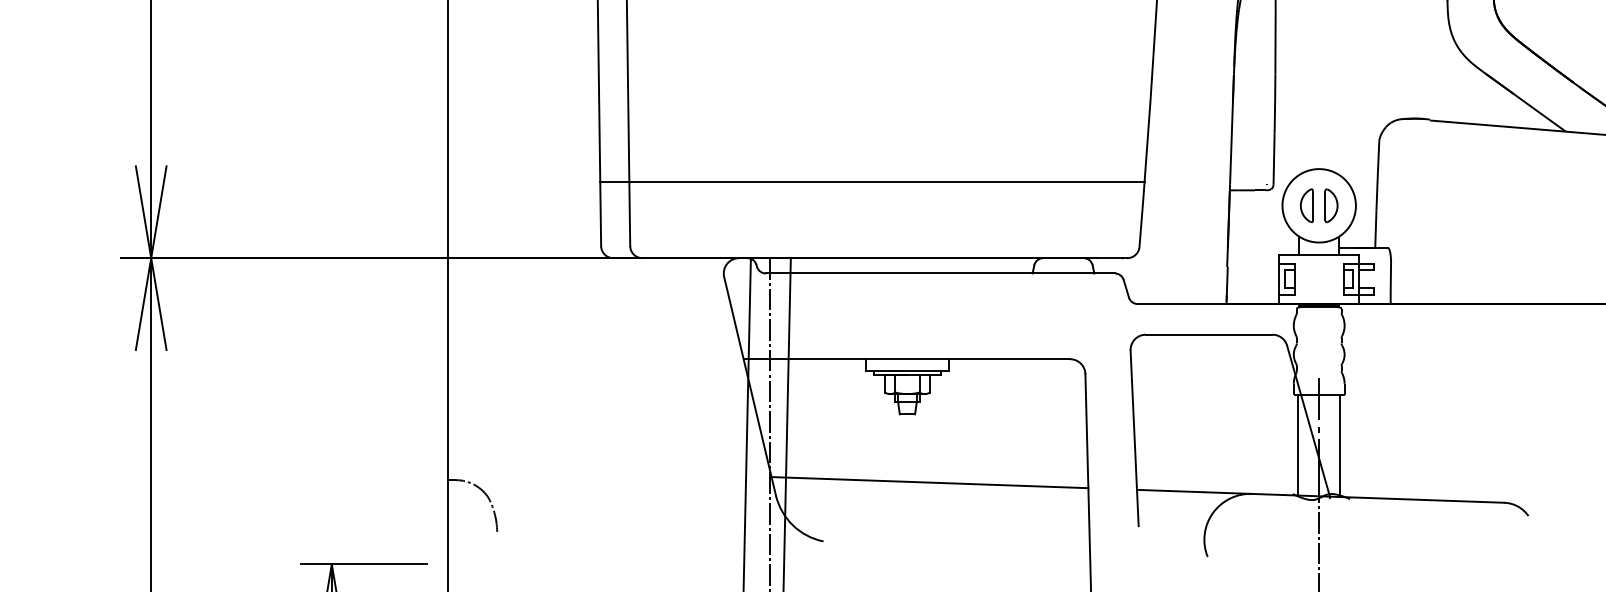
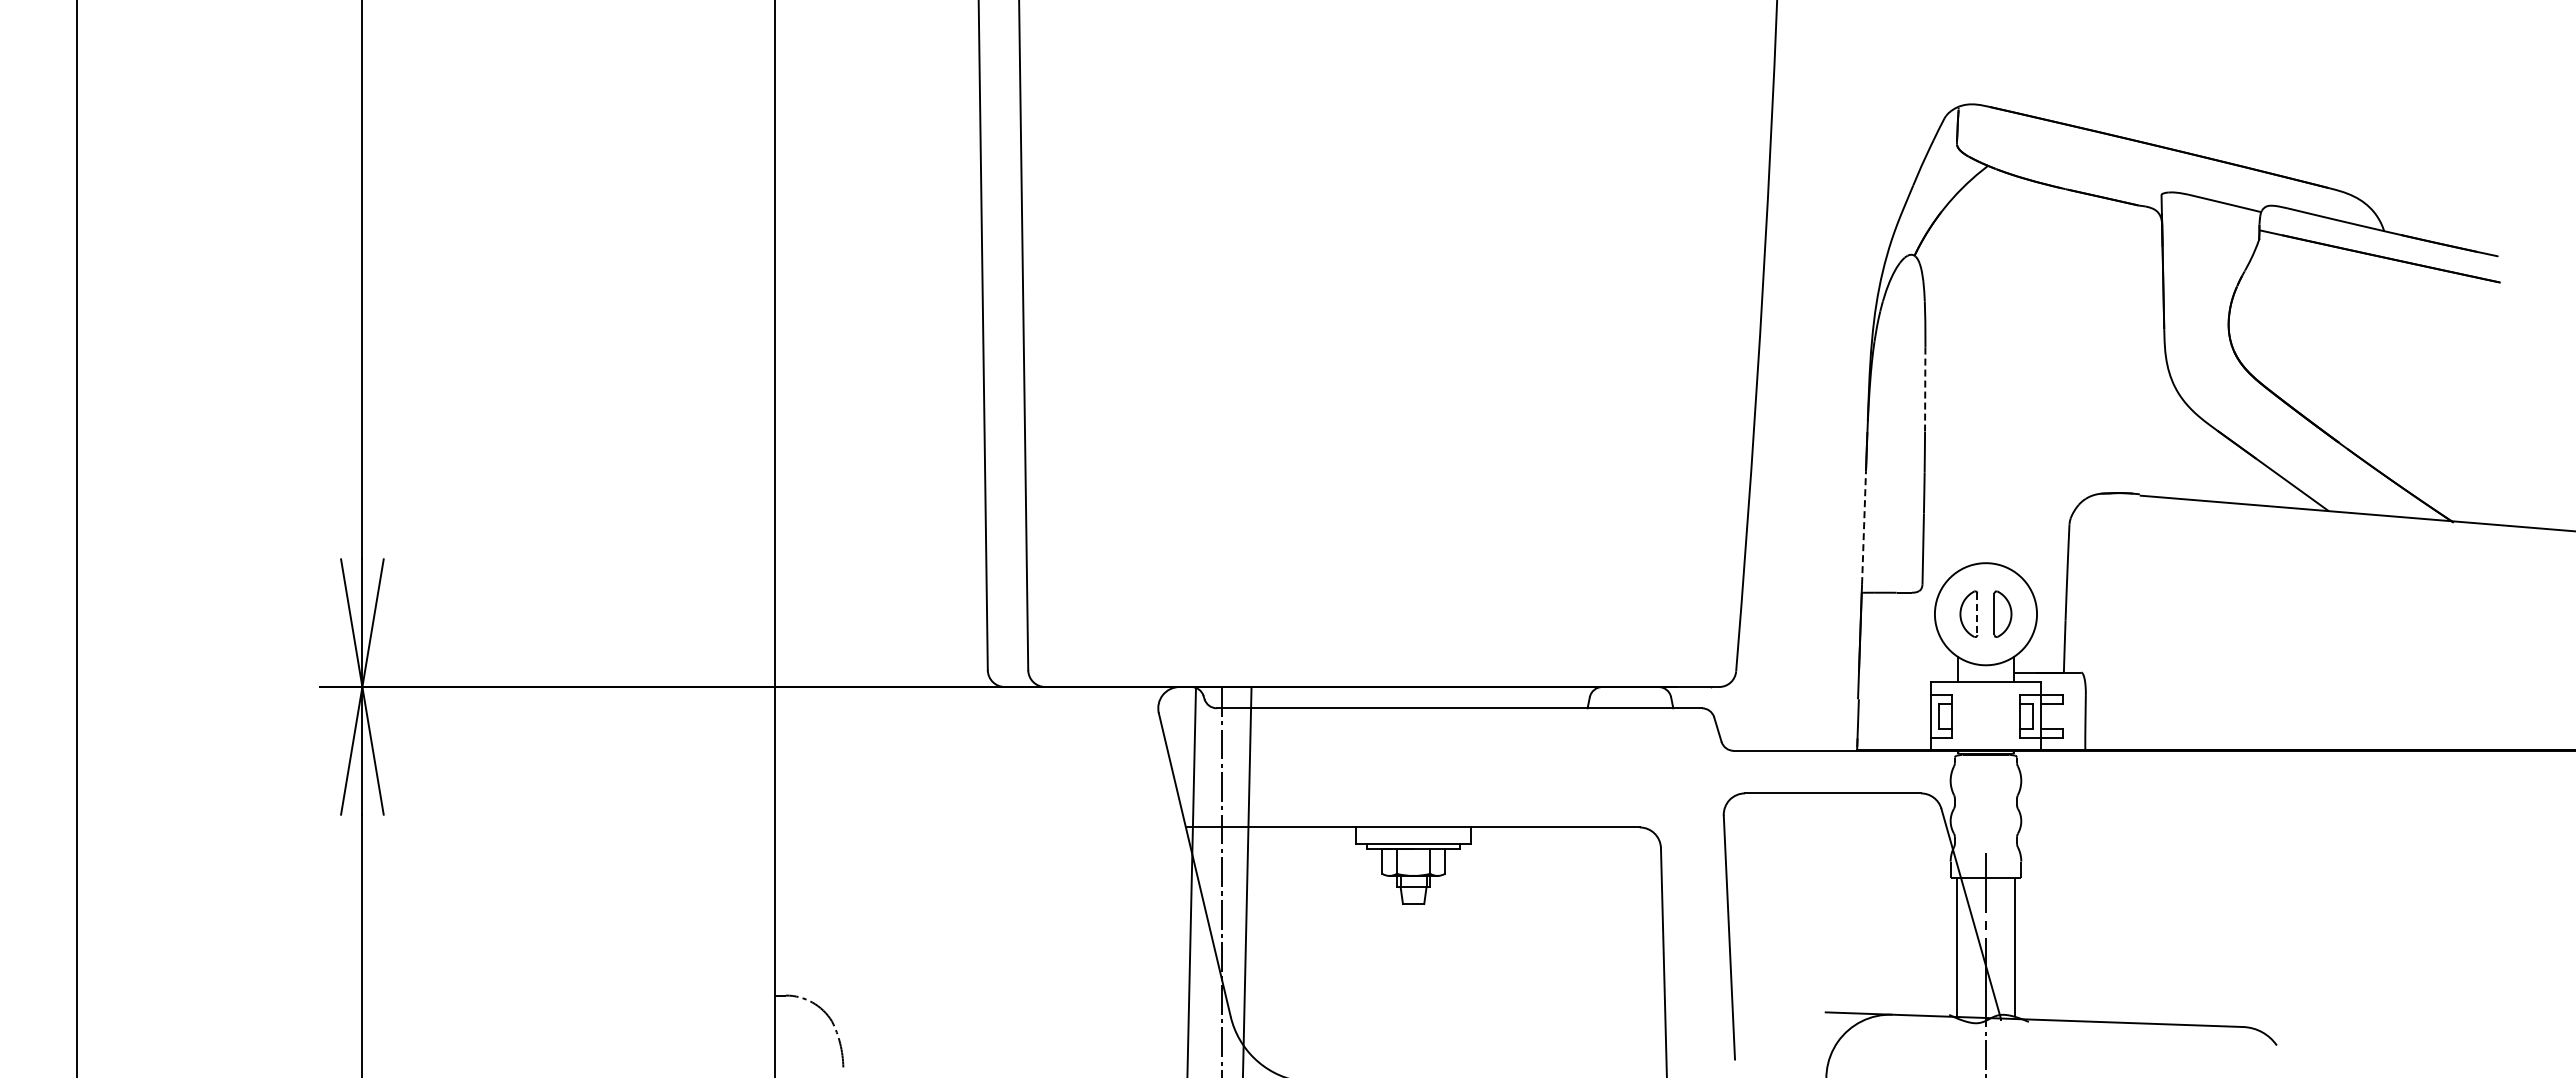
line: (1275, 44) -> (1925, 390), solid -> dashed
line: (1231, 143) -> (1864, 527), solid -> dashed
line: (872, 181) -> (1364, 580), removed
line: (1313, 206) -> (1977, 614), solid -> dashed
line: (929, 482) -> (1444, 998), removed
line: (1169, 490) -> (1777, 1010), removed

